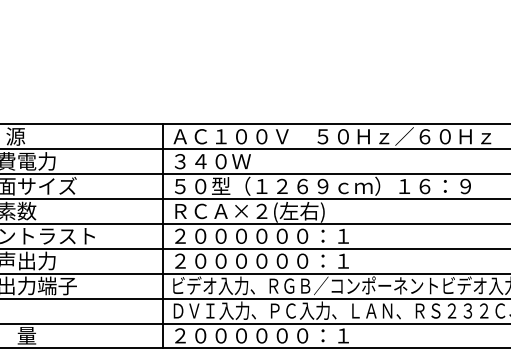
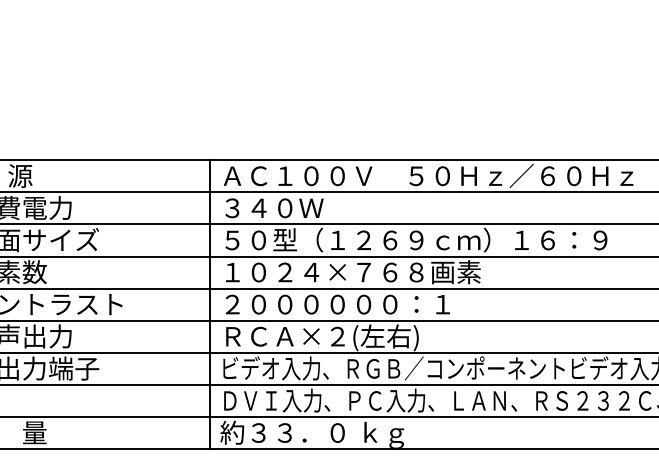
text: (273, 211) -> (352, 272), ＲＣＡ×２(左右) -> １０２４×７６８画素
text: (261, 261) -> (337, 337), ２００００００：１ -> ＲＣＡ×２(左右)
text: (259, 336) -> (334, 433), ２００００００：１ -> 約３３．０ ｋｇ

